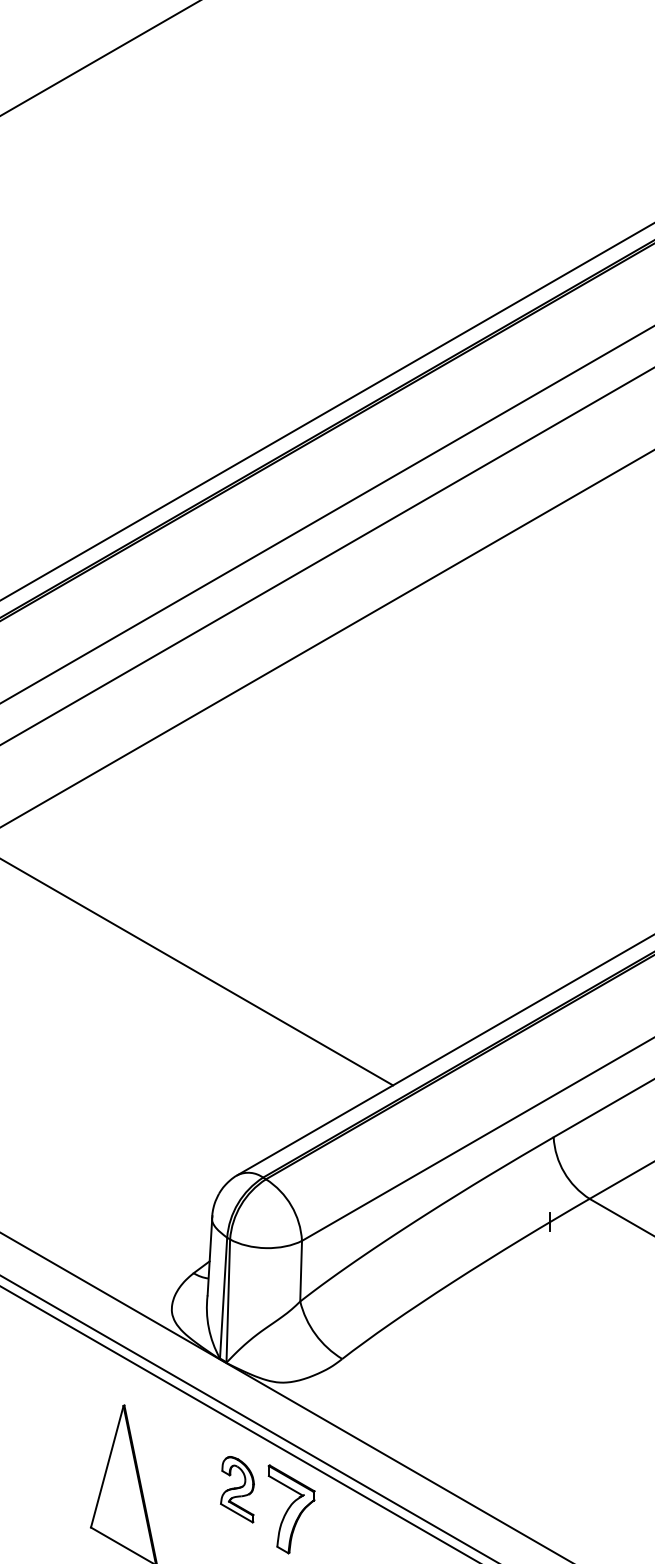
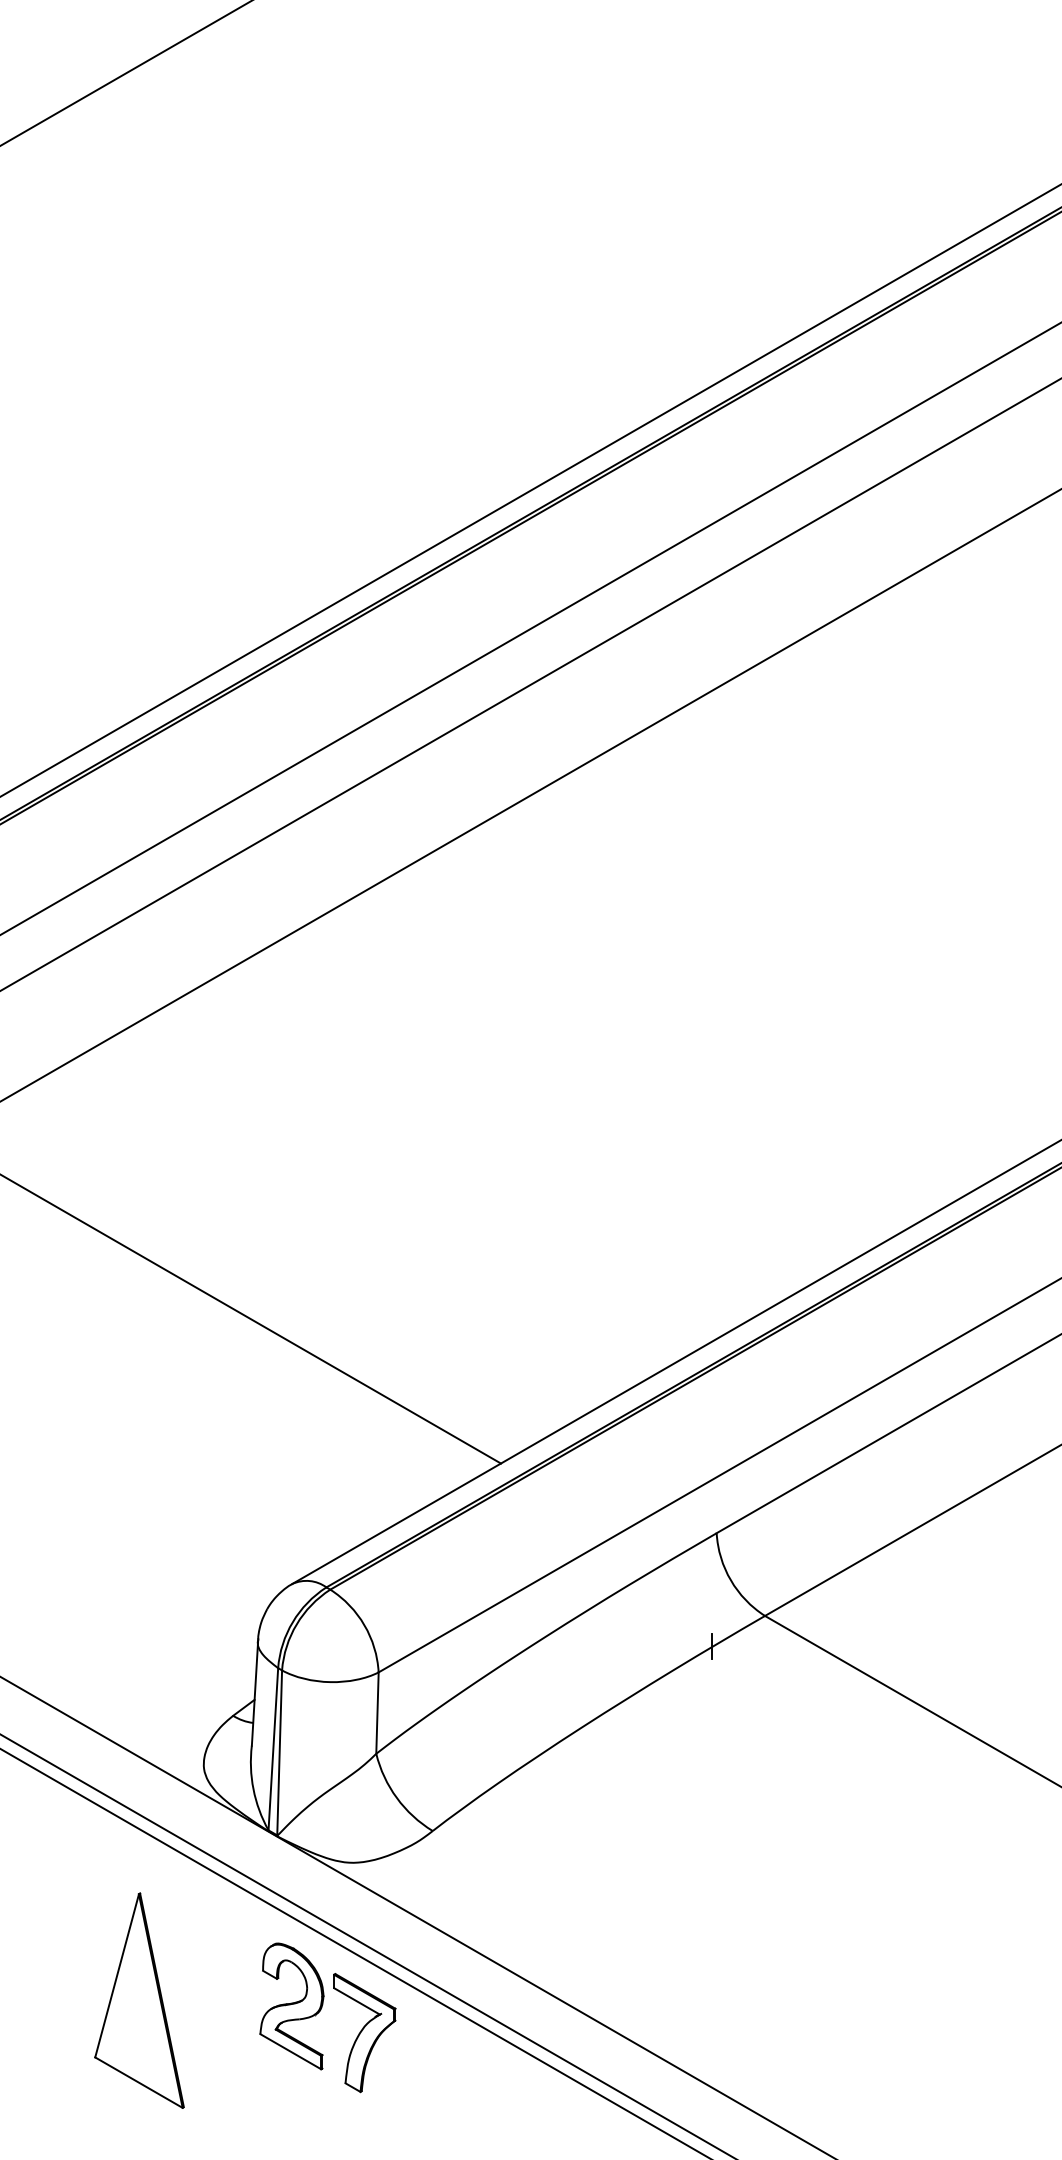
part: (237, 1489) -> (291, 2006), size x1.43

